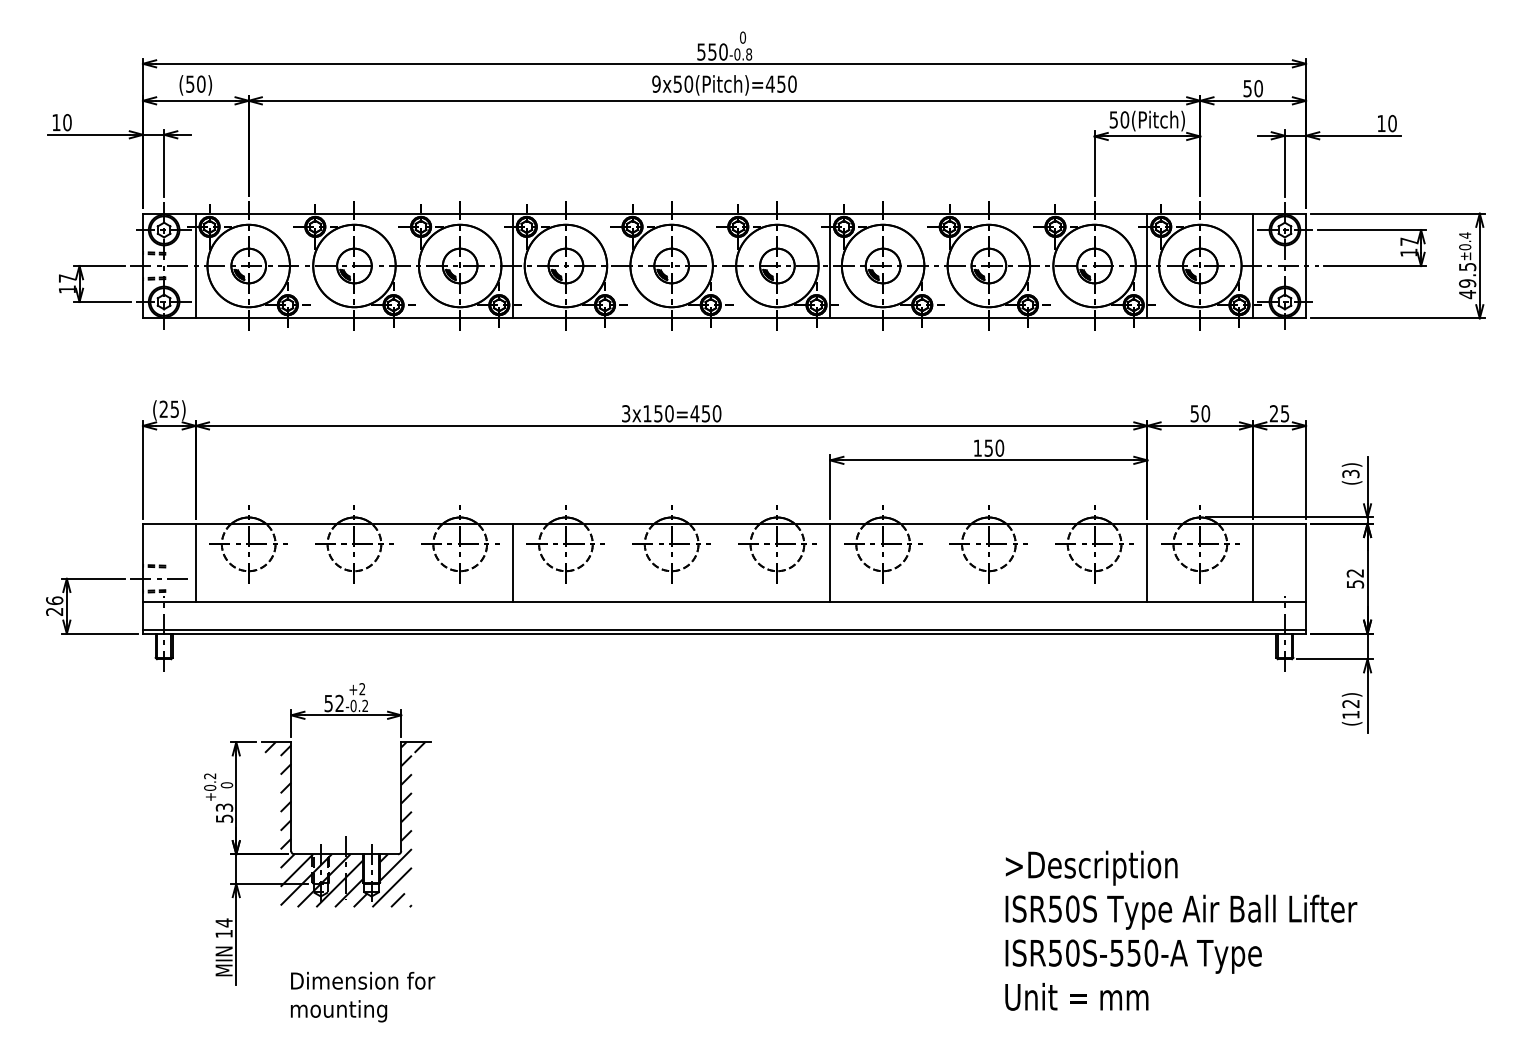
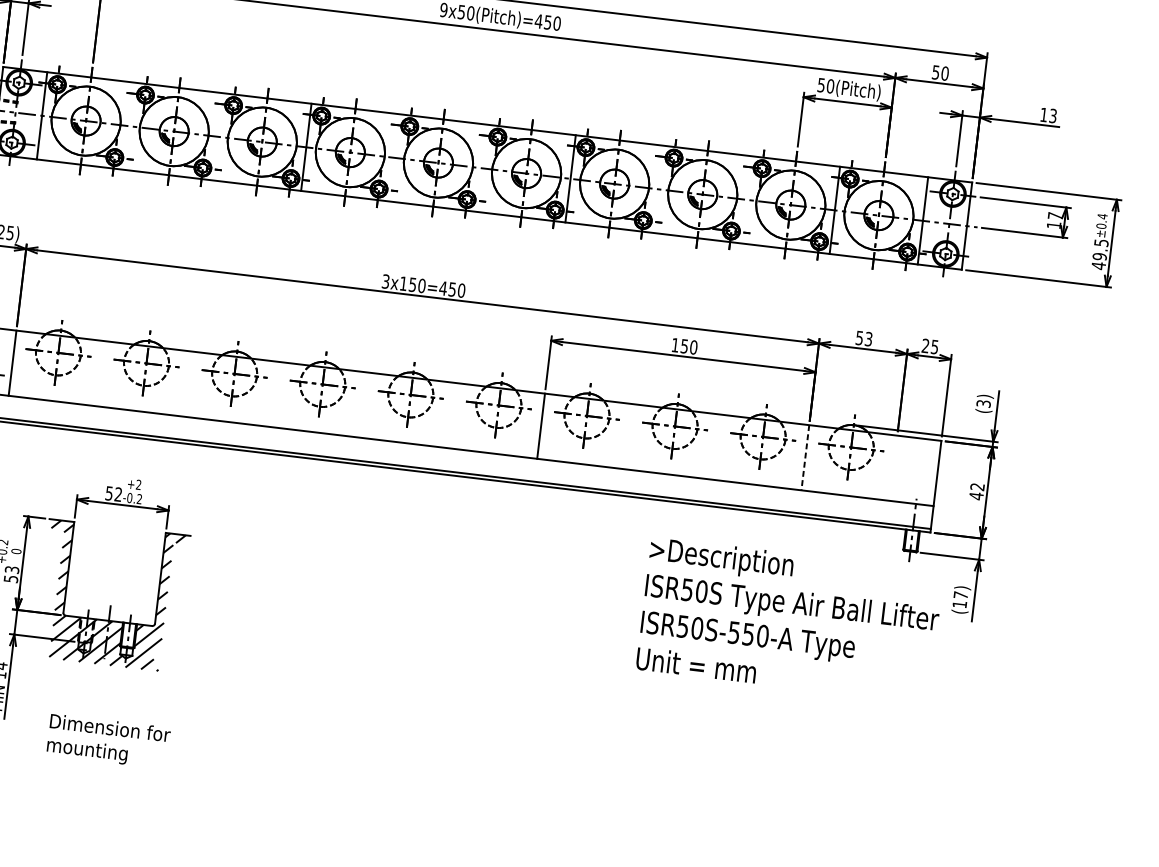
text: (1392, 123) -> (1053, 115), 10 -> 13
text: (1205, 413) -> (868, 338), 50 -> 53
line: (513, 562) -> (277, 394), removed
line: (1253, 562) -> (893, 467), removed
line: (1147, 563) -> (805, 458), solid -> dashed
text: (1355, 583) -> (976, 495), 52 -> 42
text: (1350, 703) -> (960, 594), (12) -> (17)
text: (1181, 930) -> (790, 620), moved

